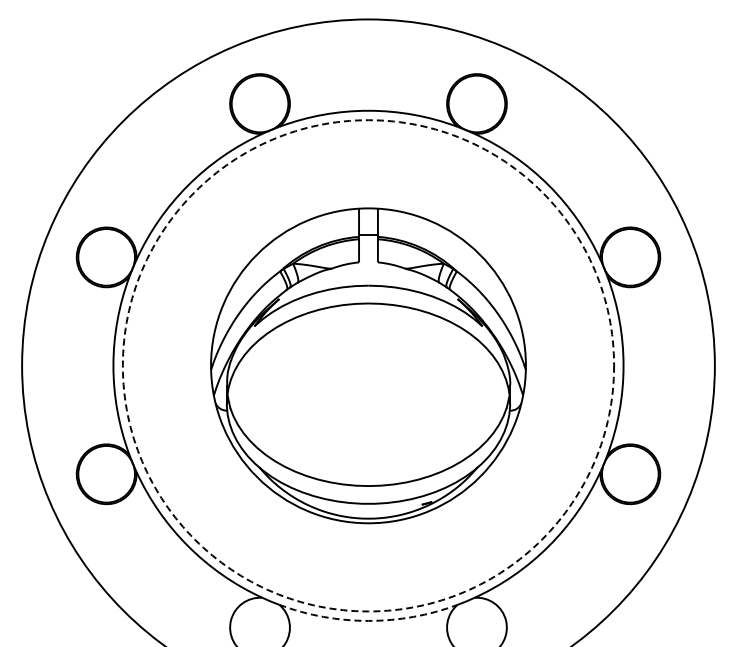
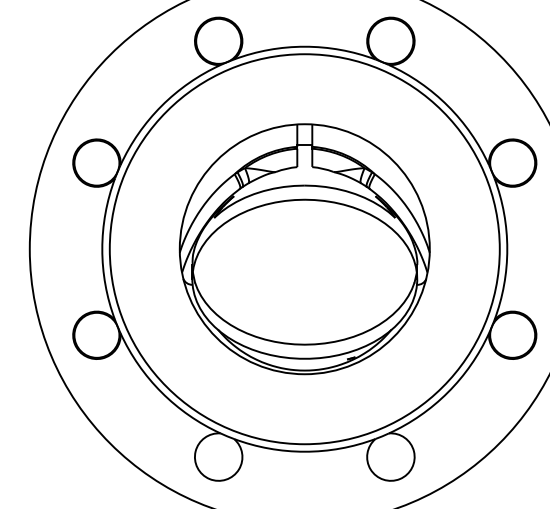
circle: (368, 365) -> (304, 248), dashed -> solid
arc: (368, 620) -> (304, 451), dashed -> solid

